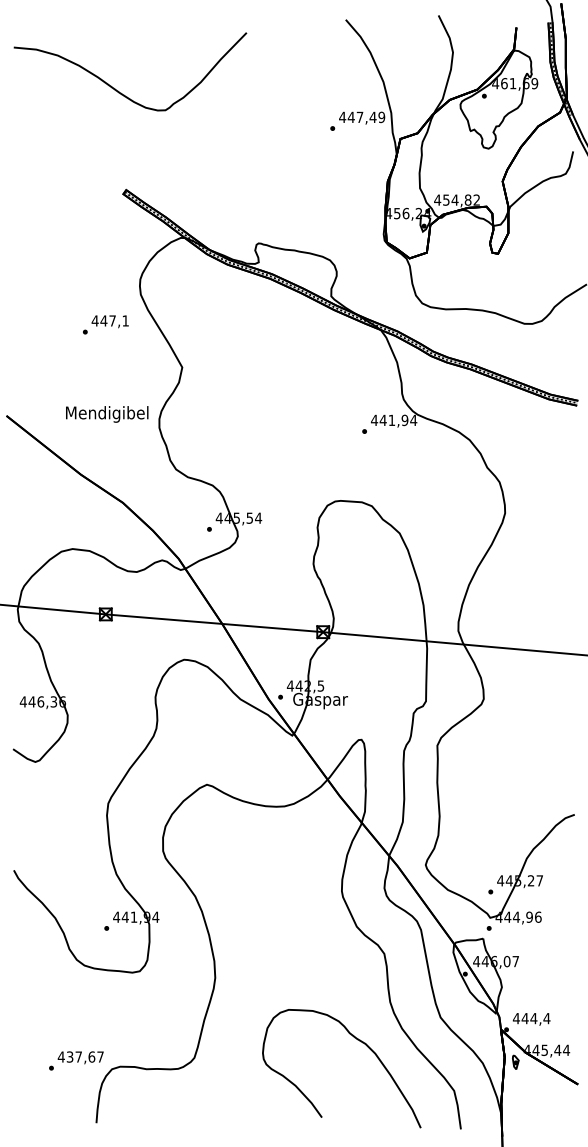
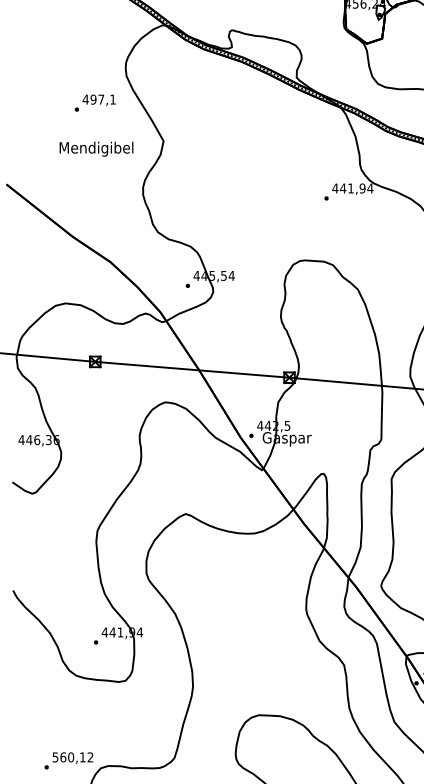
text: (103, 320) -> (93, 99), 447,1 -> 497,1
text: (107, 414) -> (96, 149), moved
text: (80, 1056) -> (72, 756), 437,67 -> 560,12

